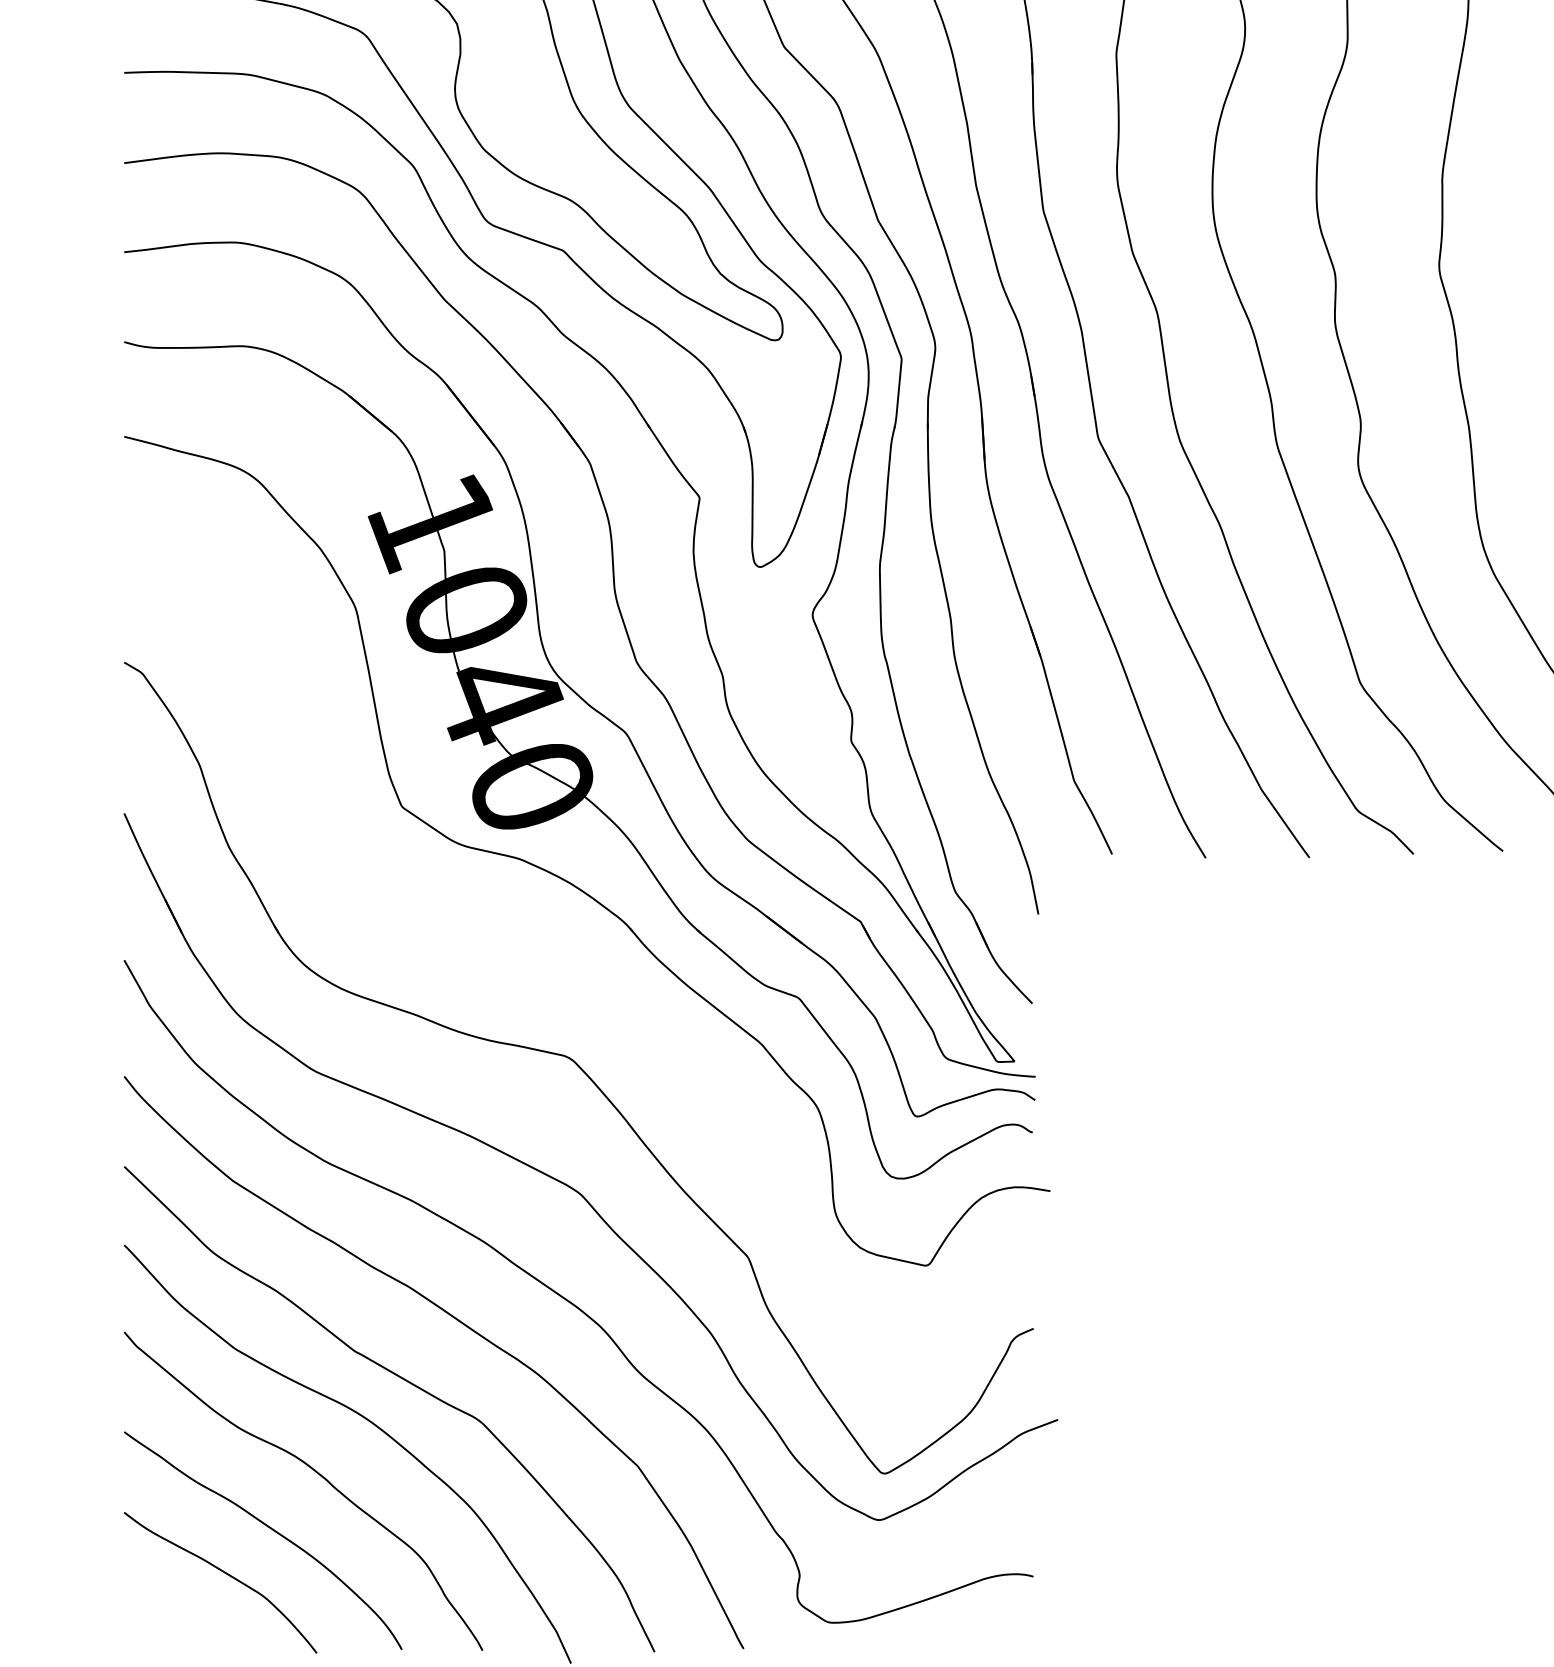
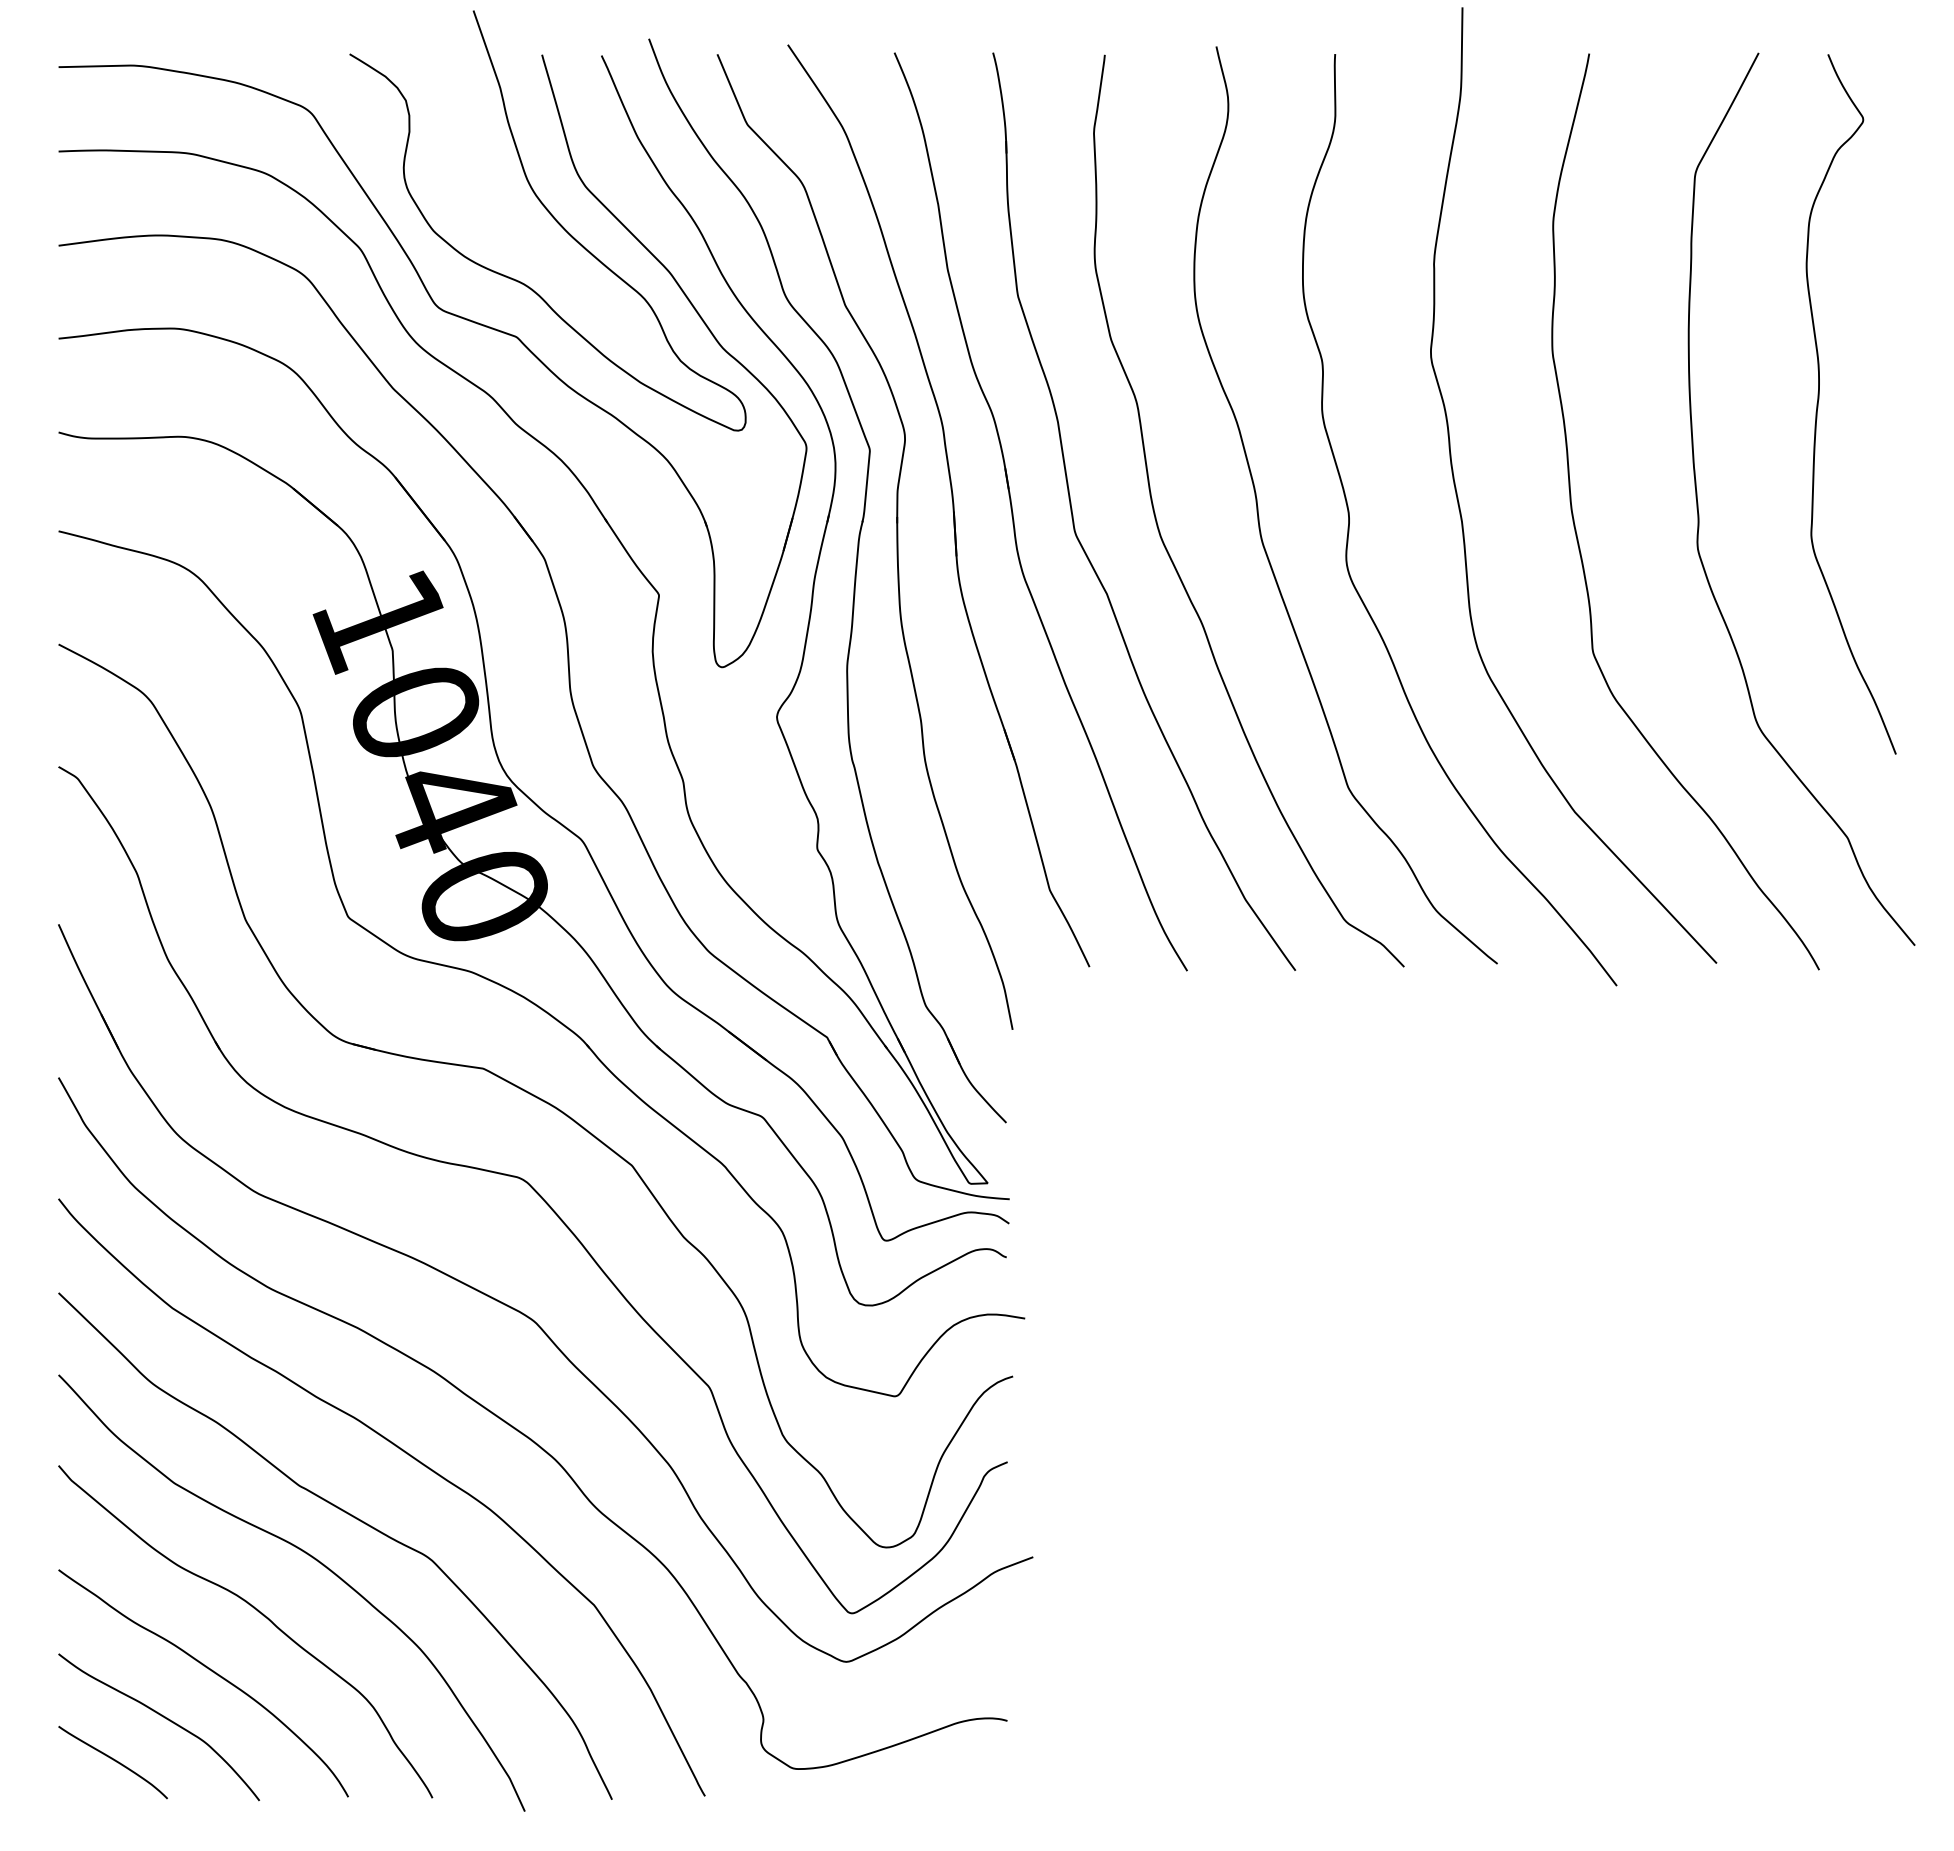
part: (581, 977) -> (535, 1095), added
curve: (176, 1614) -> (113, 1760), added

